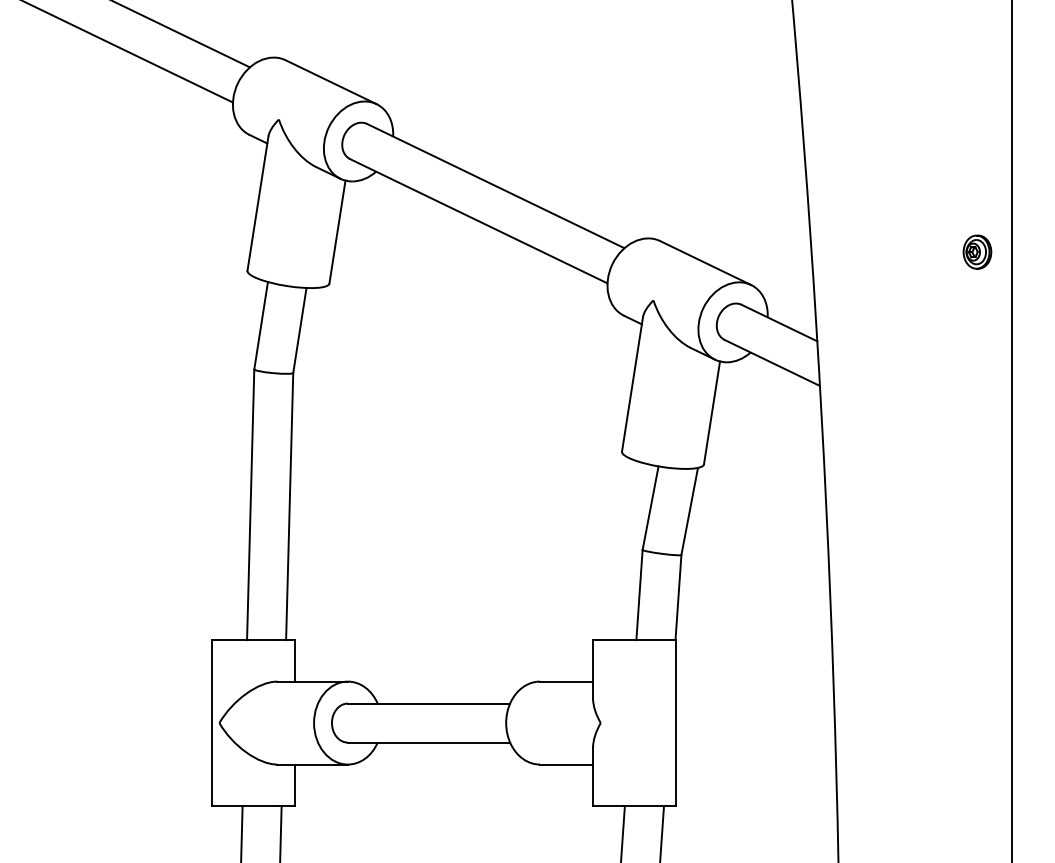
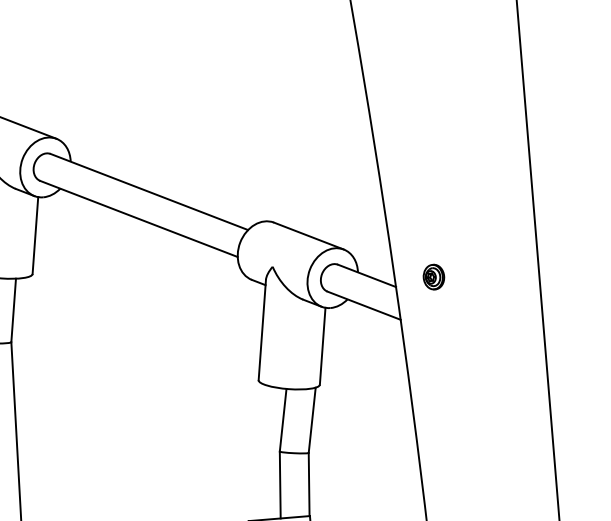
part: (977, 251) -> (433, 276), moved

